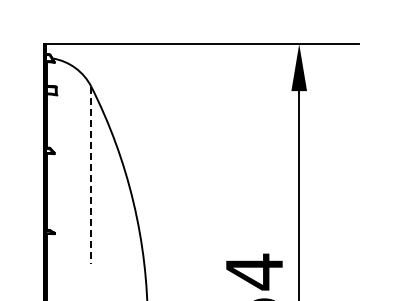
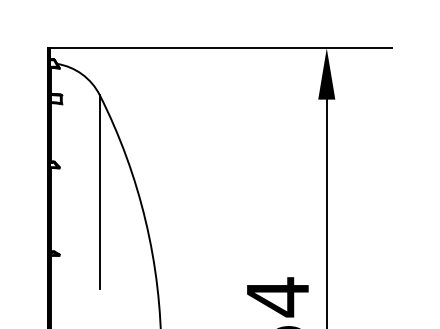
line: (91, 175) -> (99, 191), dashed -> solid

